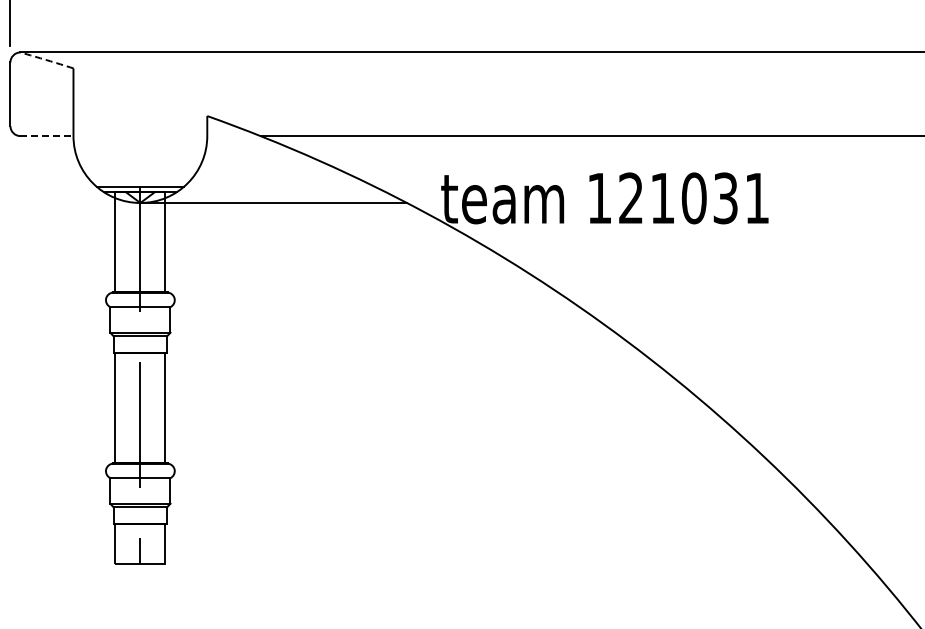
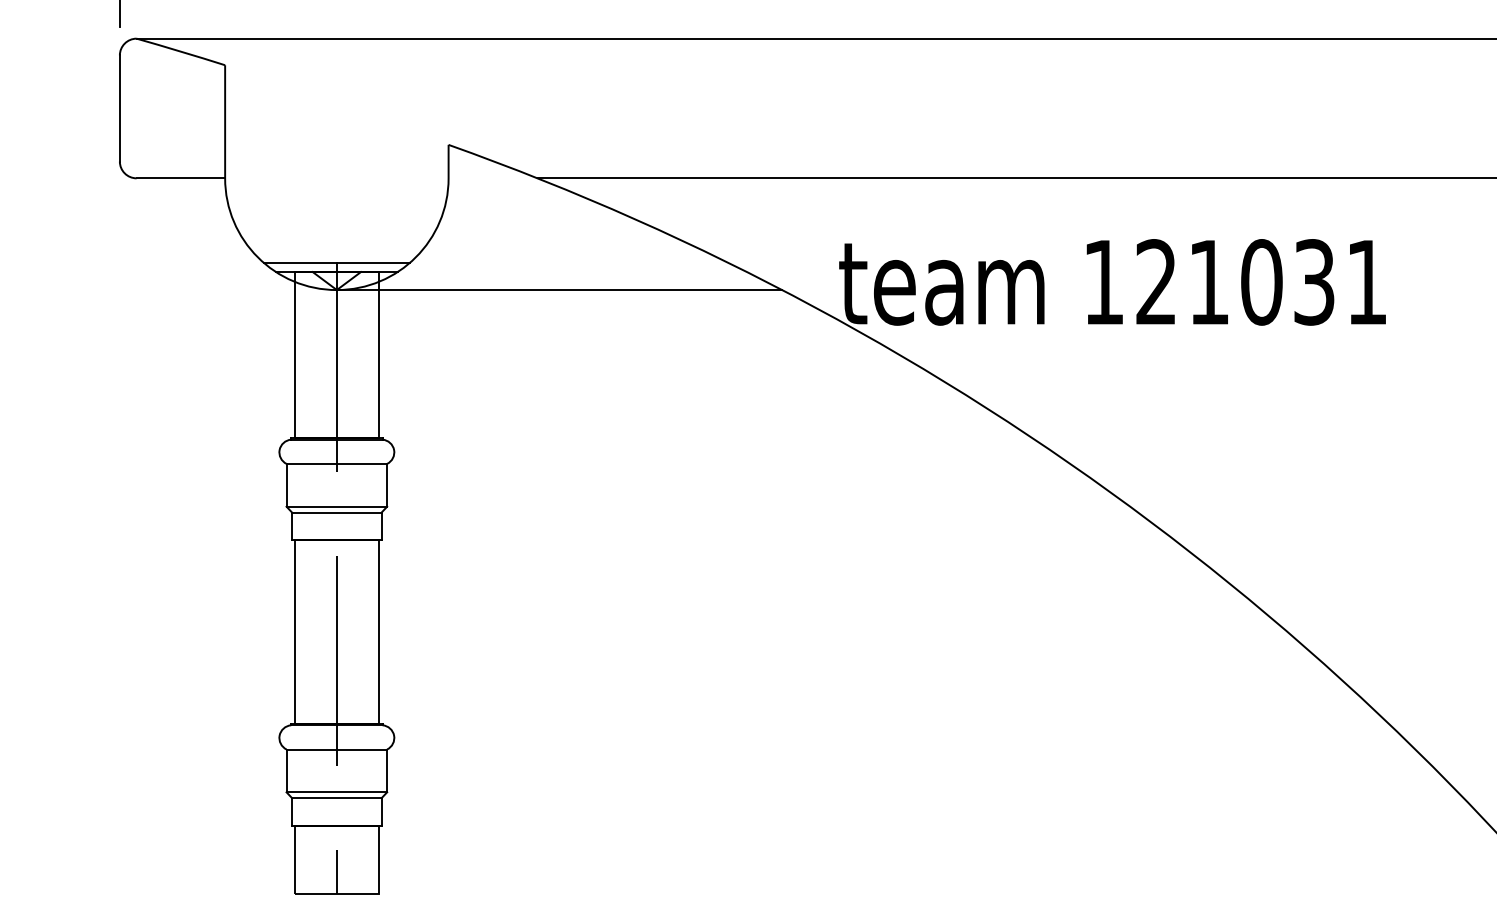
arc: (47, 60) -> (181, 52), dashed -> solid
line: (46, 136) -> (180, 179), dashed -> solid

